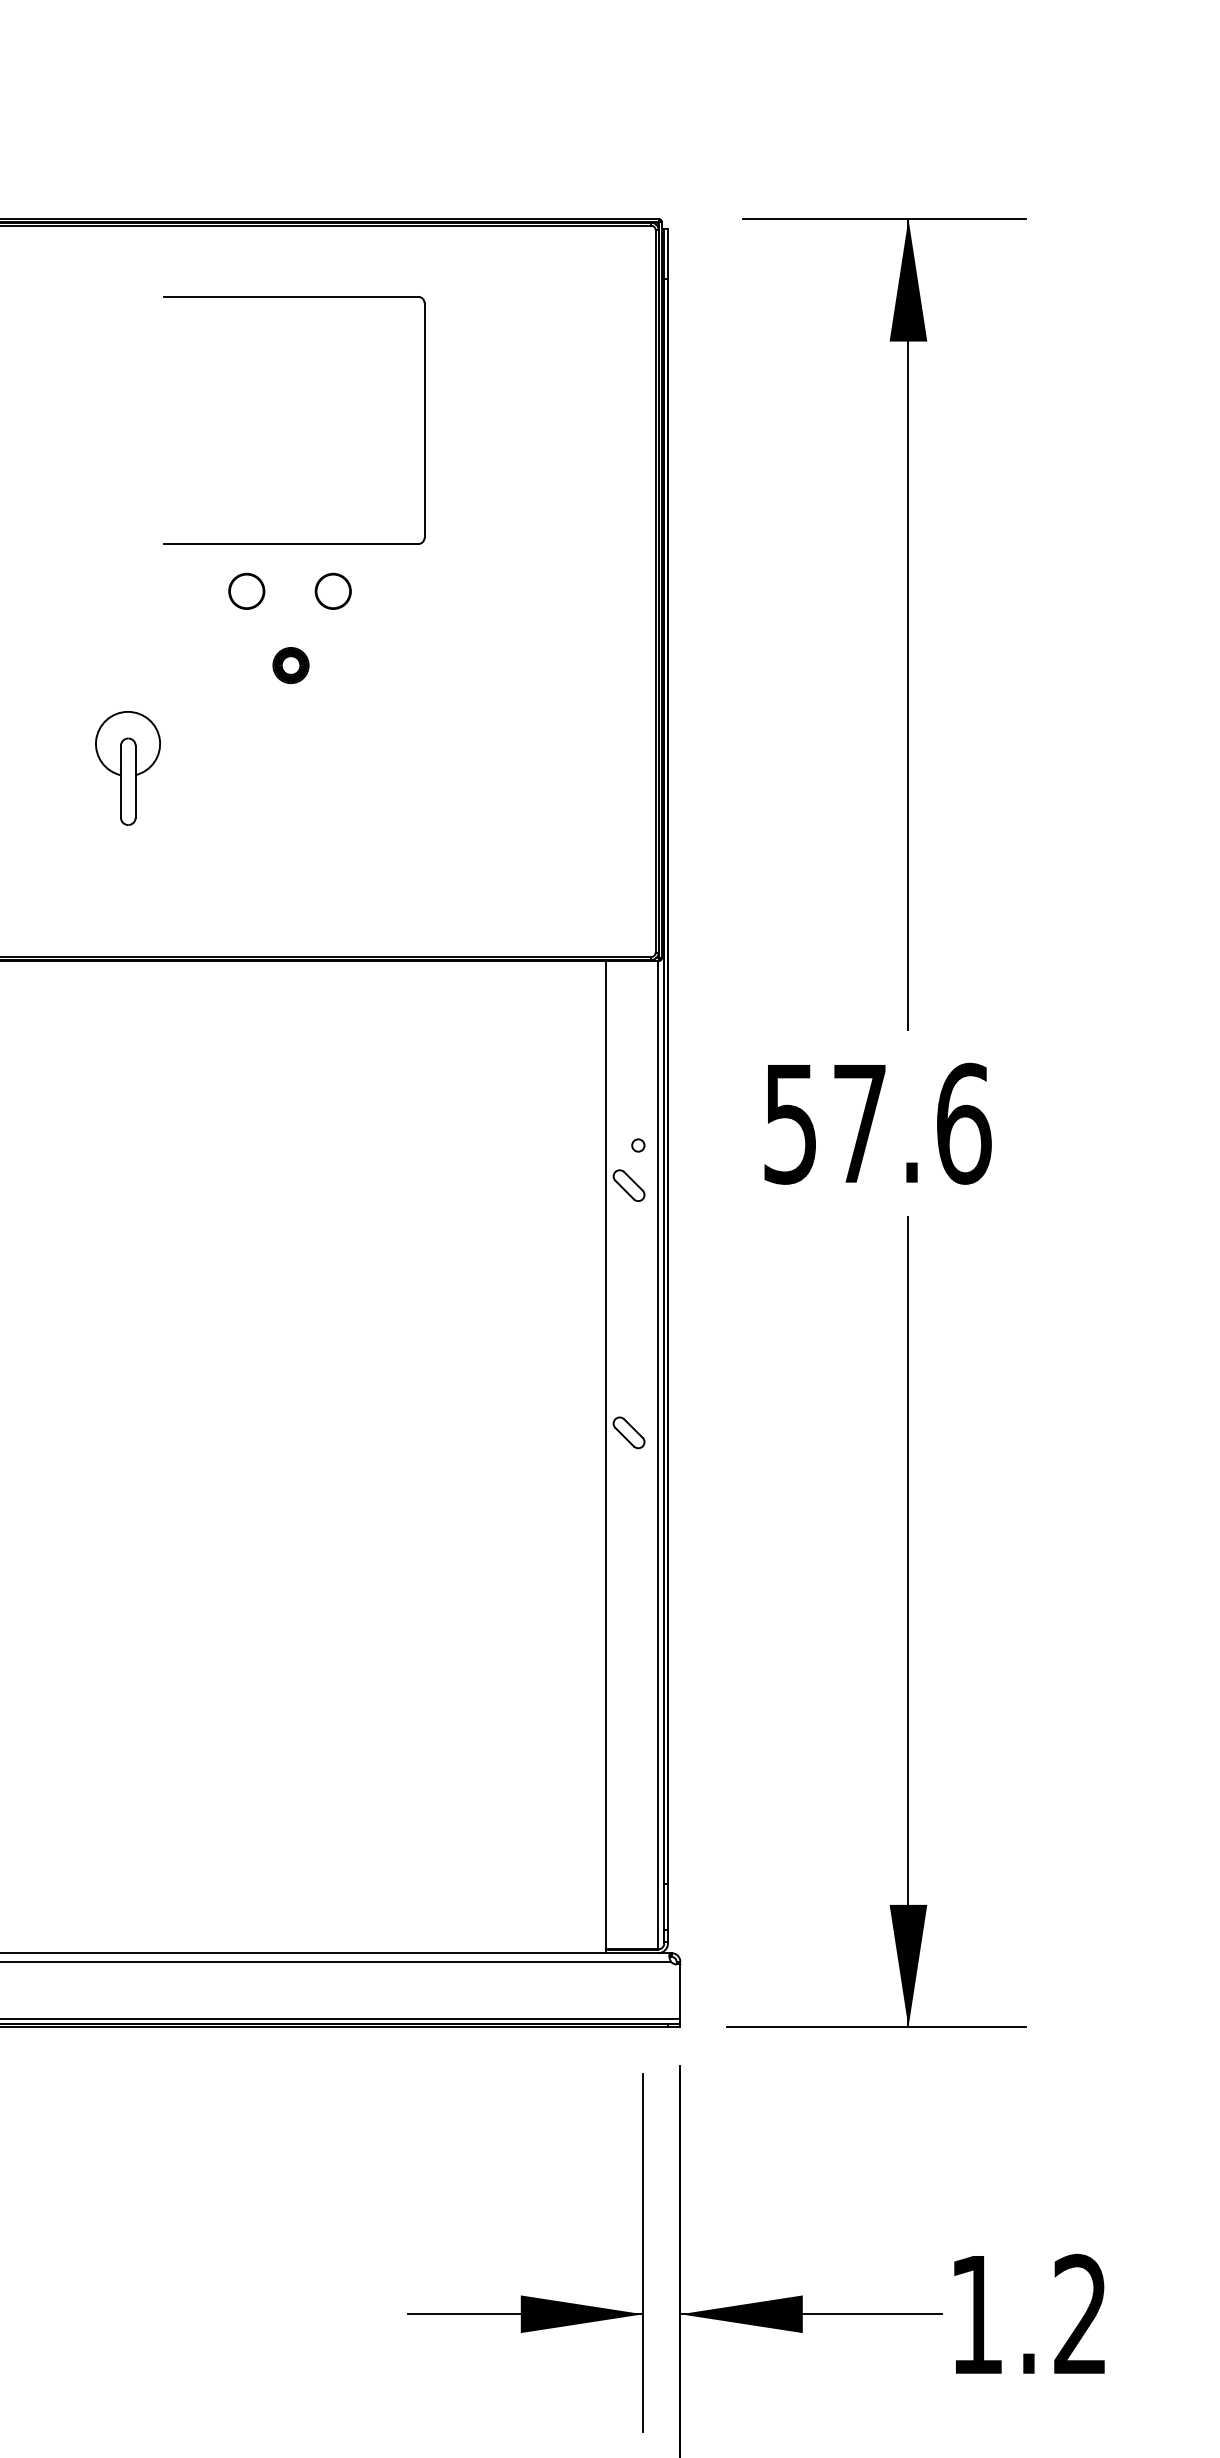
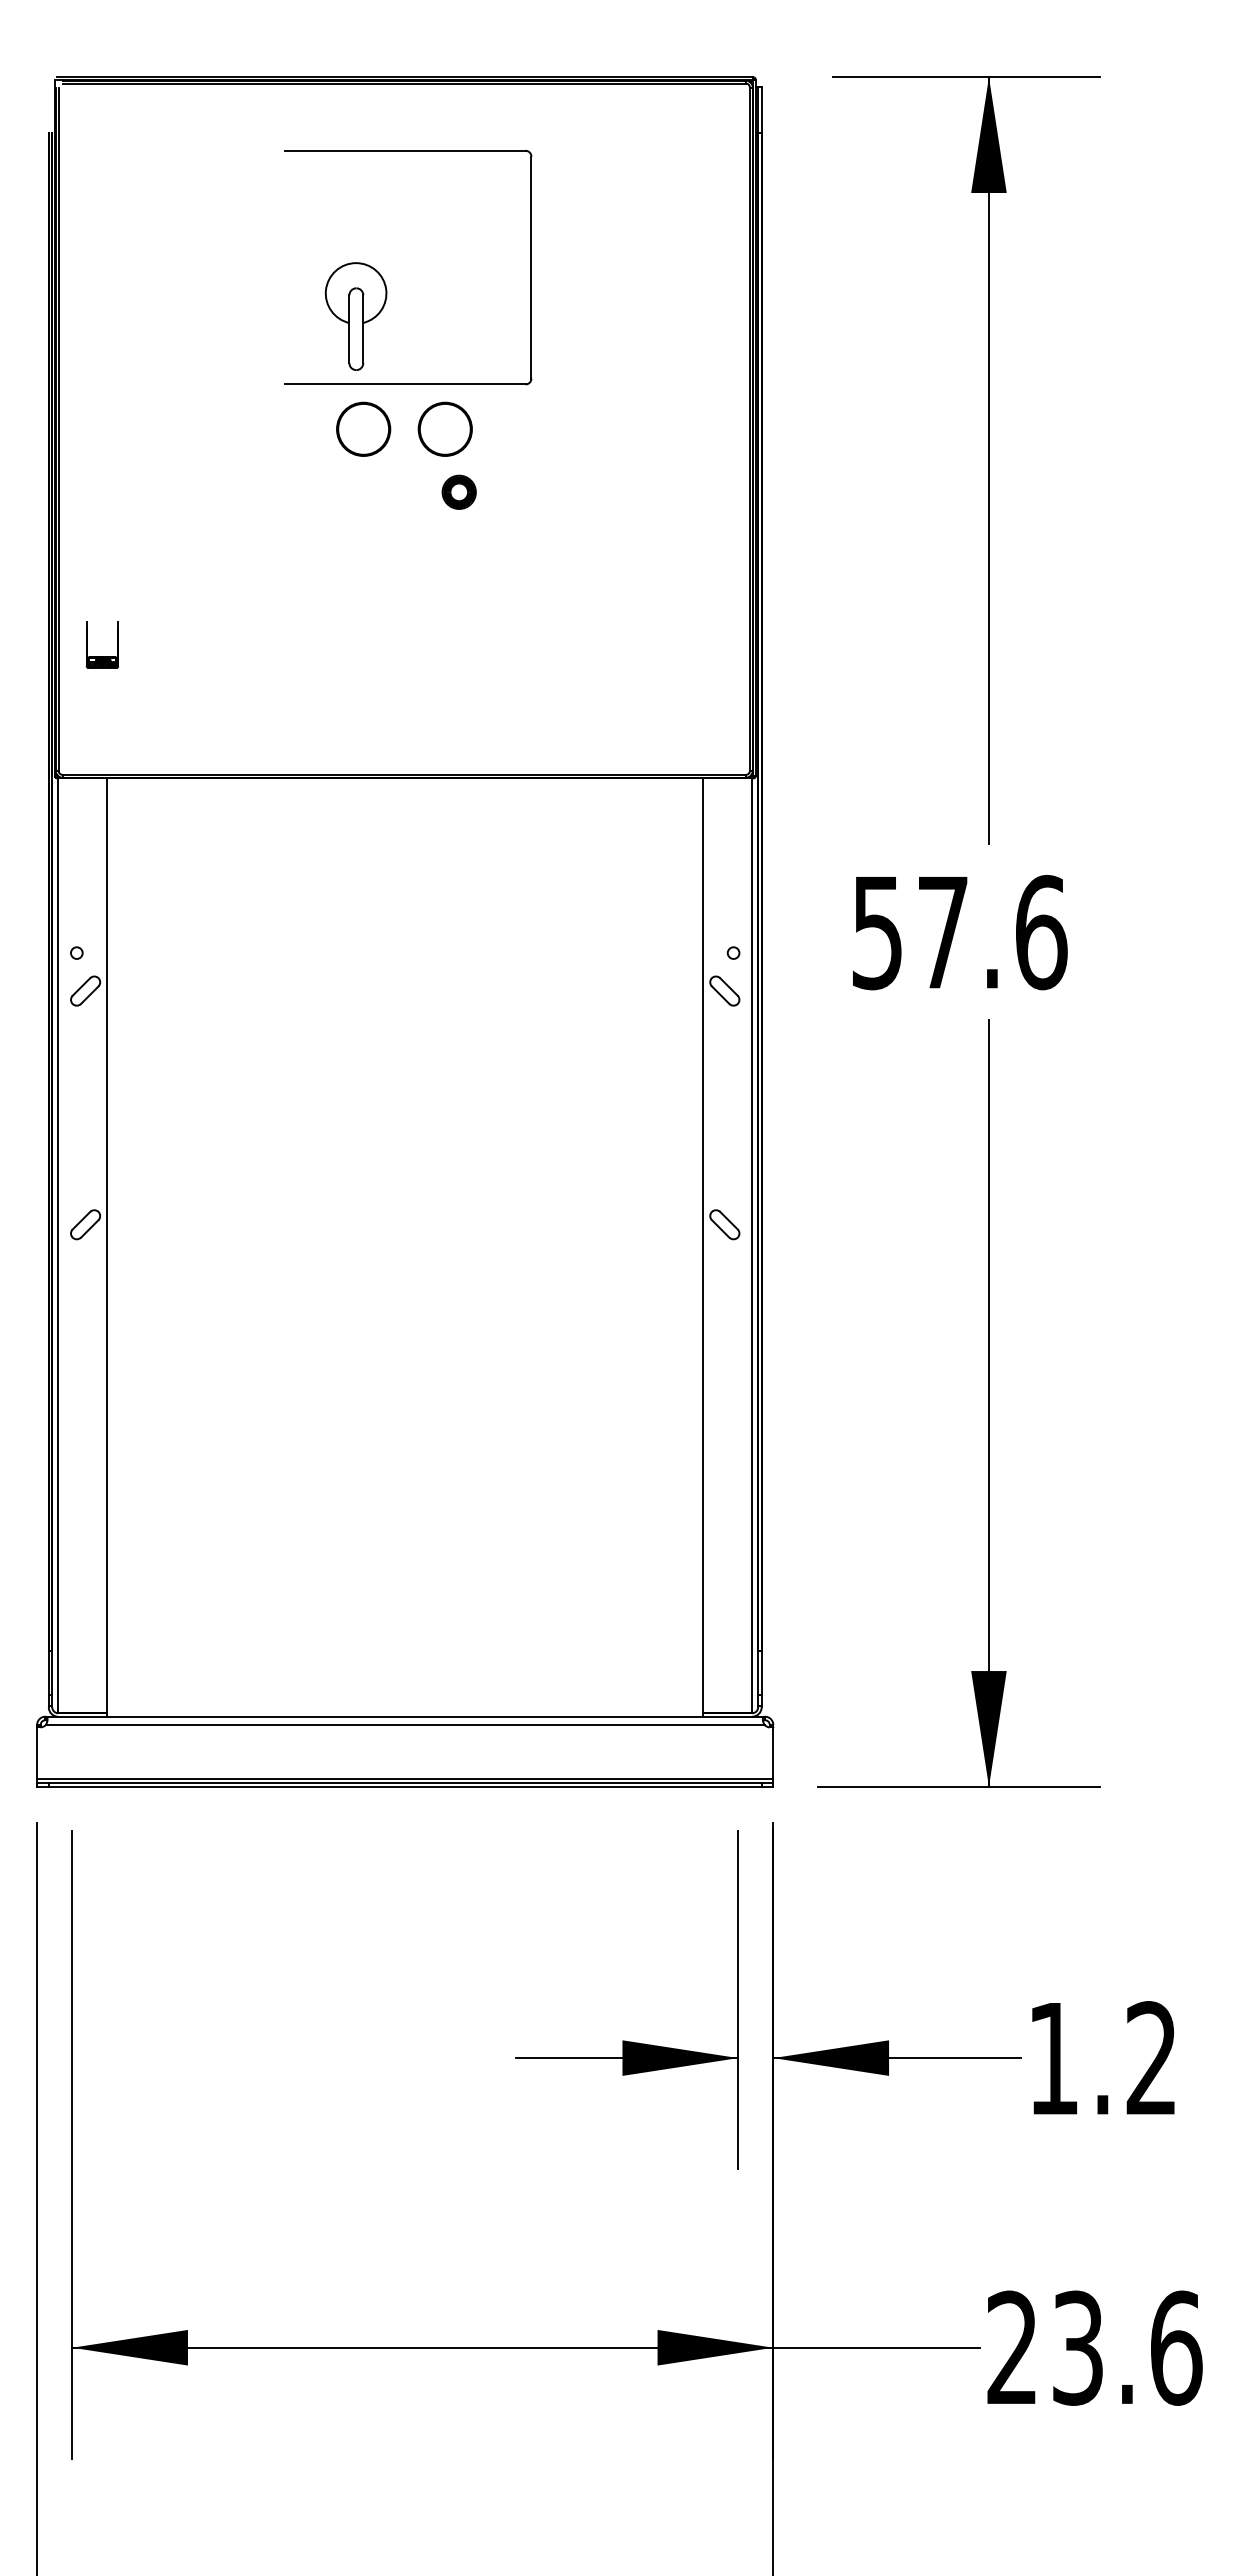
circle: (245, 590) -> (362, 428), size x1.6
circle: (332, 590) -> (444, 428), size x1.6
part: (290, 664) -> (458, 491), moved
part: (127, 768) -> (355, 316), moved

